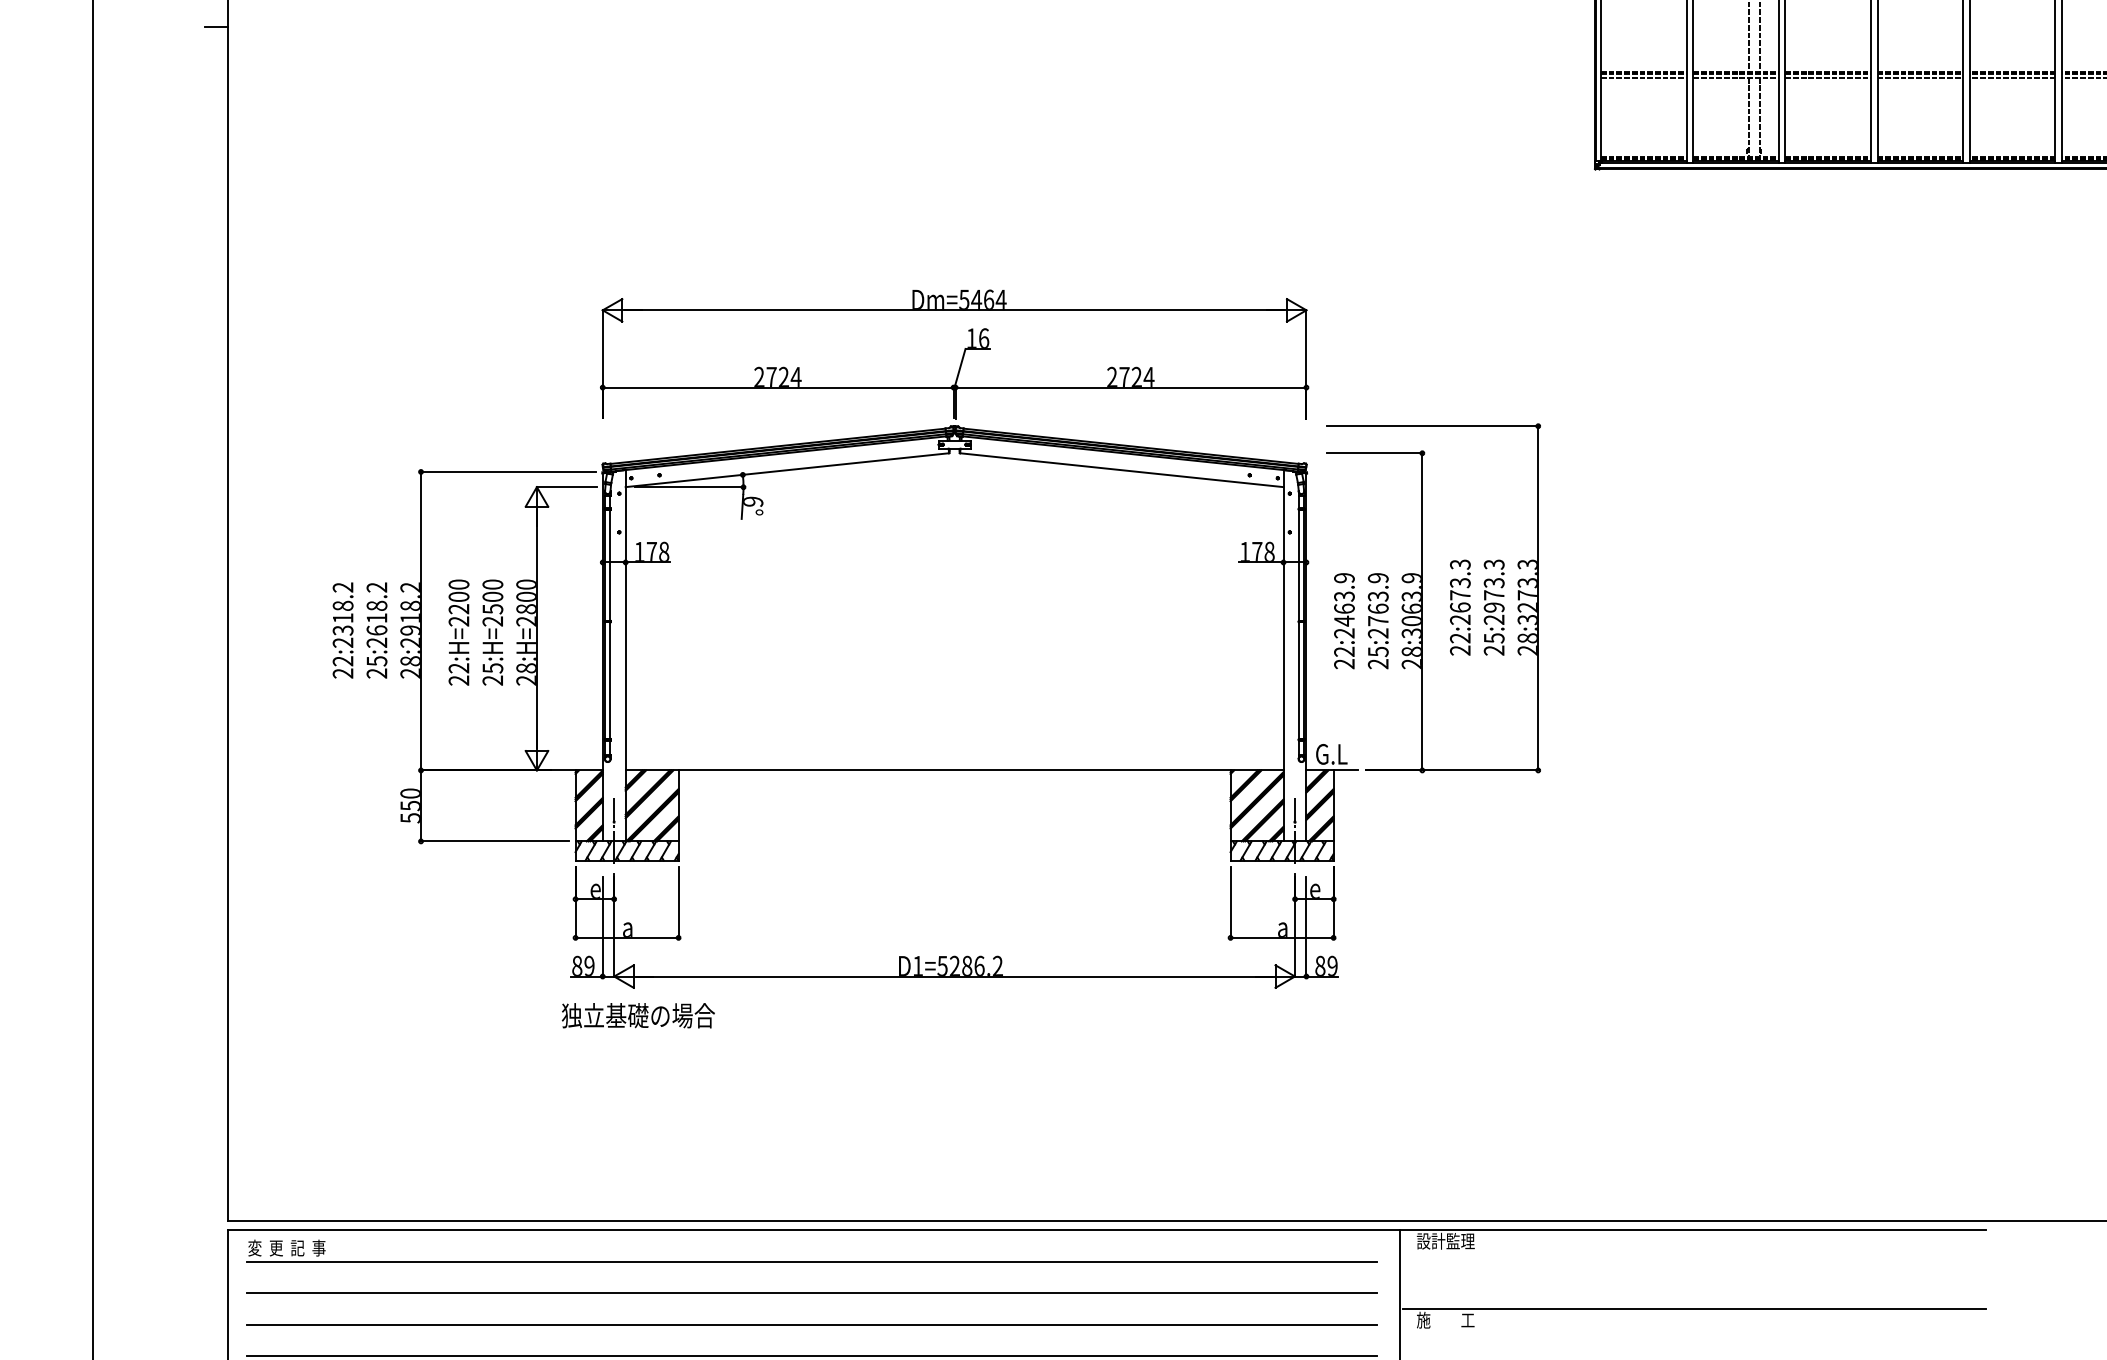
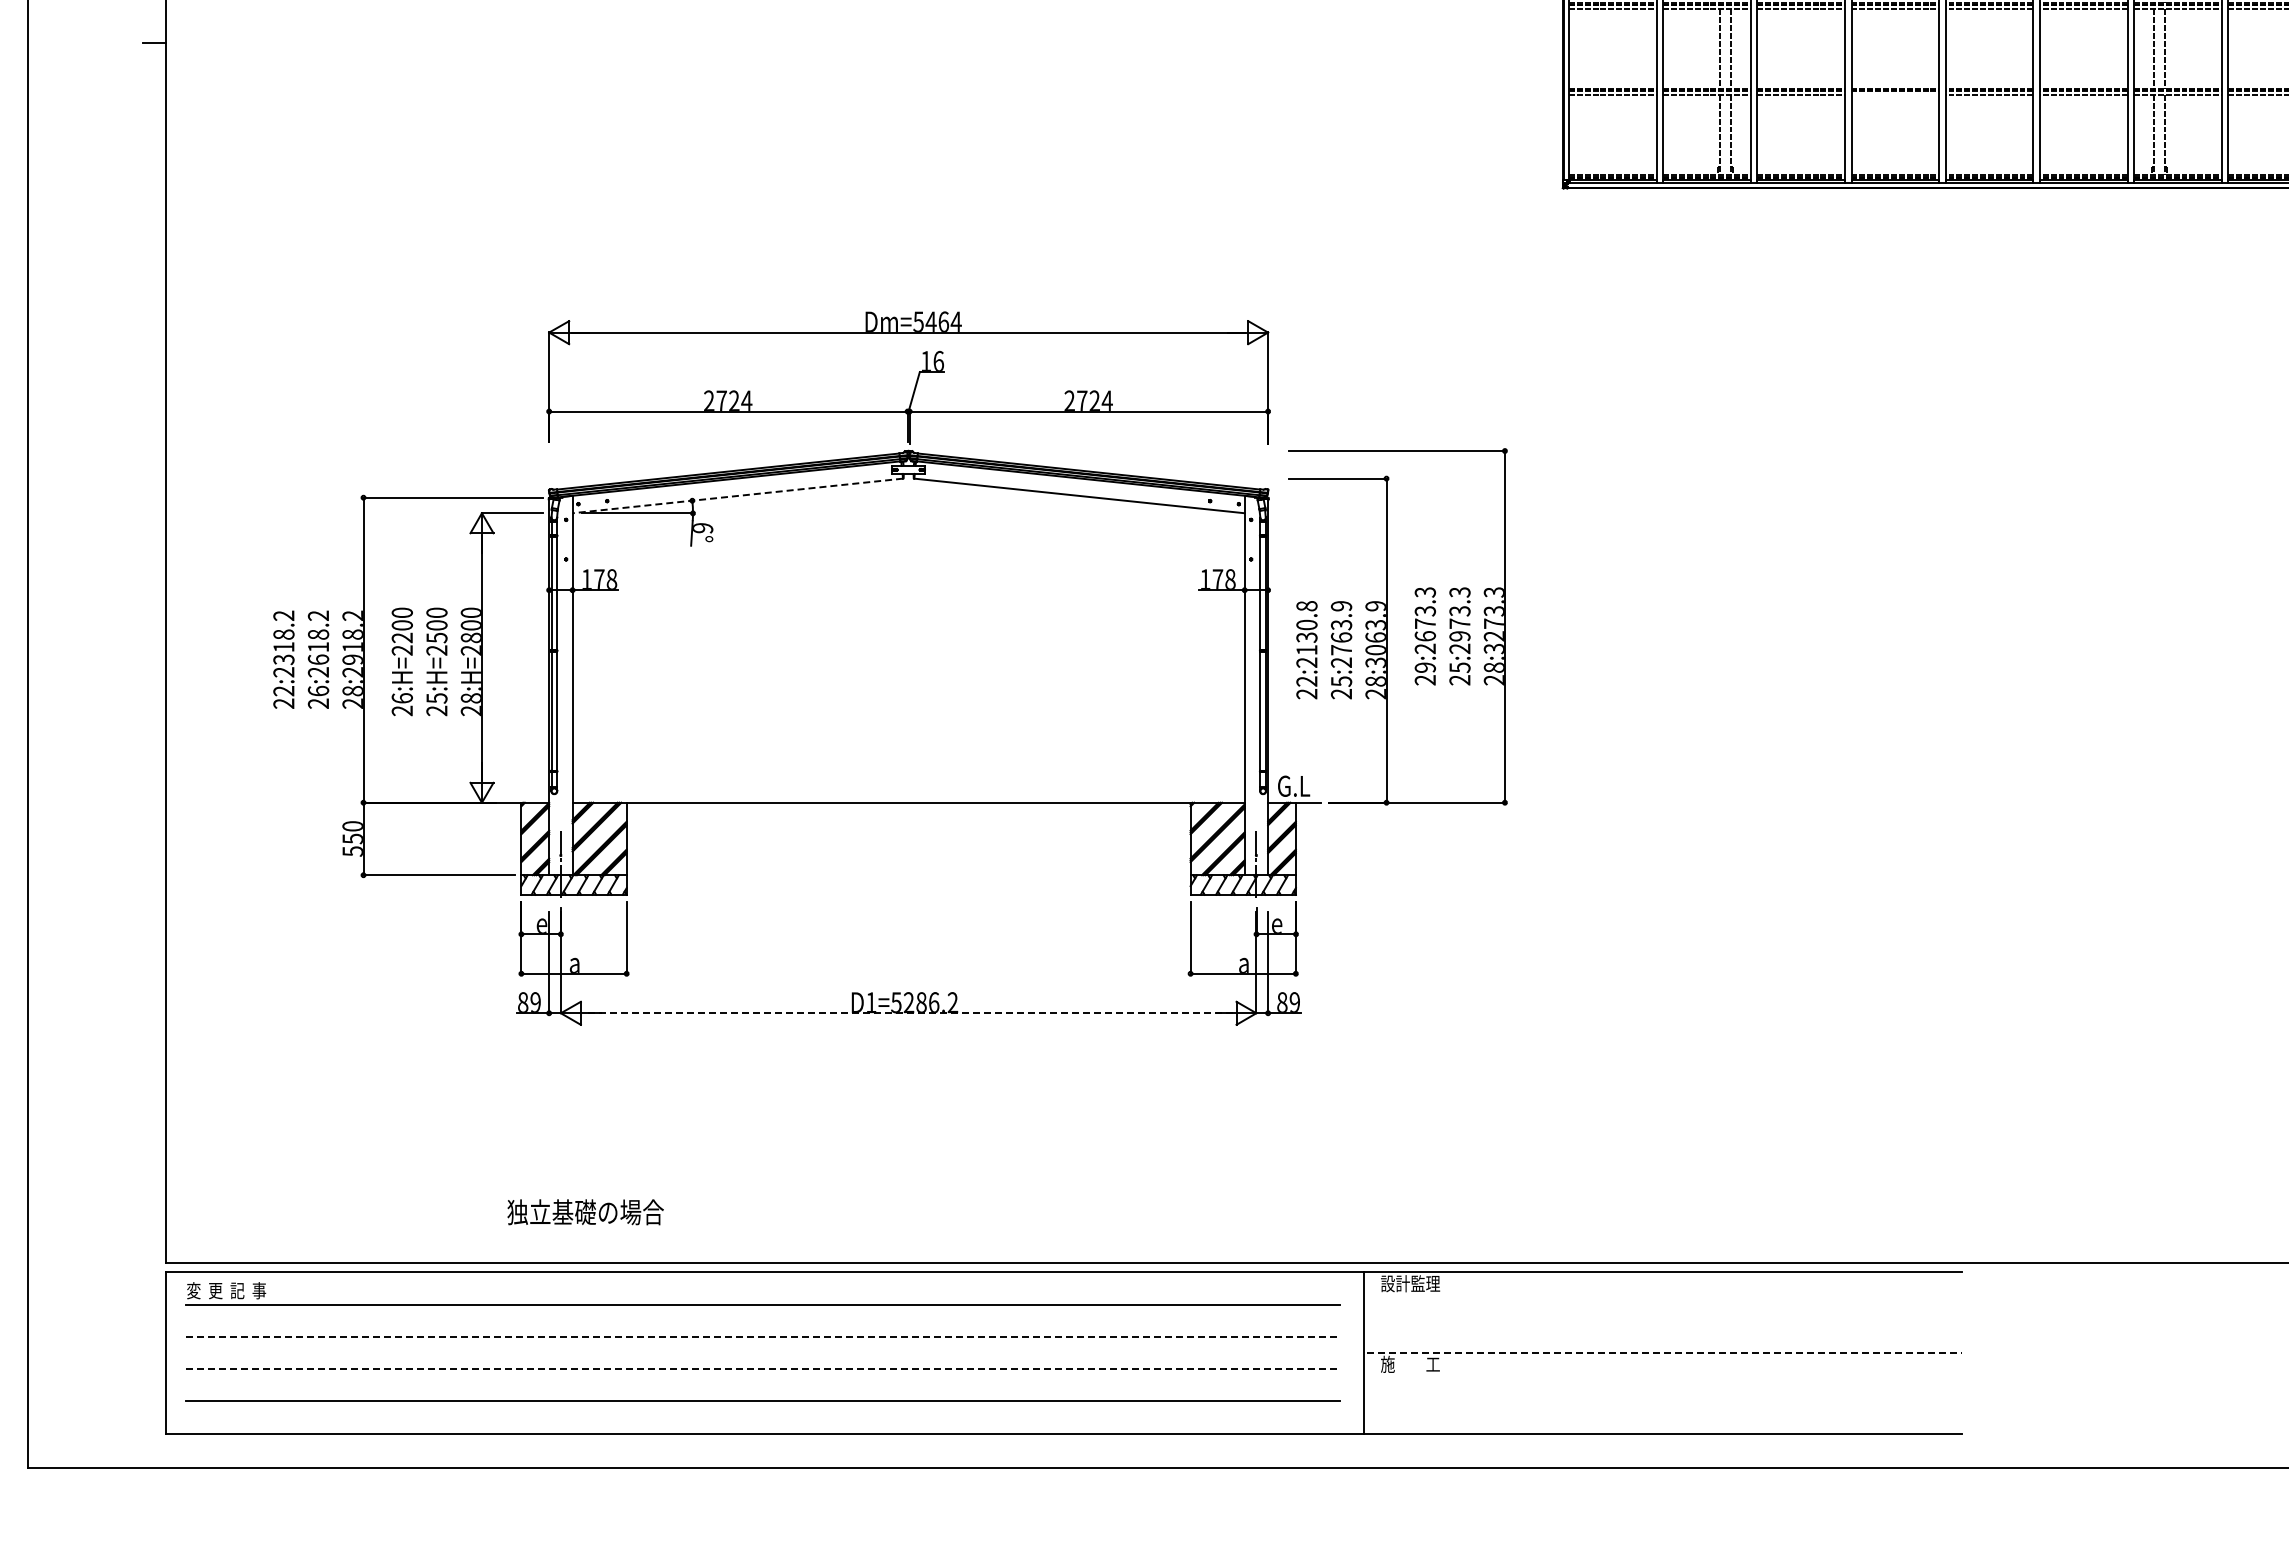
line: (1920, 77) -> (1895, 94), removed
line: (787, 470) -> (737, 496), solid -> dashed
text: (1344, 599) -> (1306, 628), 22:2463.9 -> 22:2130.8
text: (1460, 638) -> (1425, 667), 22:2673.3 -> 29:2673.3
text: (376, 660) -> (318, 690), 25:2618.2 -> 26:2618.2
text: (458, 668) -> (401, 698), 22:H=2200 -> 26:H=2200
line: (954, 976) -> (908, 1013), solid -> dashed
text: (638, 1015) -> (585, 1212), moved
line: (812, 1292) -> (763, 1336), solid -> dashed
line: (1694, 1309) -> (1664, 1353), solid -> dashed
line: (812, 1325) -> (763, 1369), solid -> dashed

